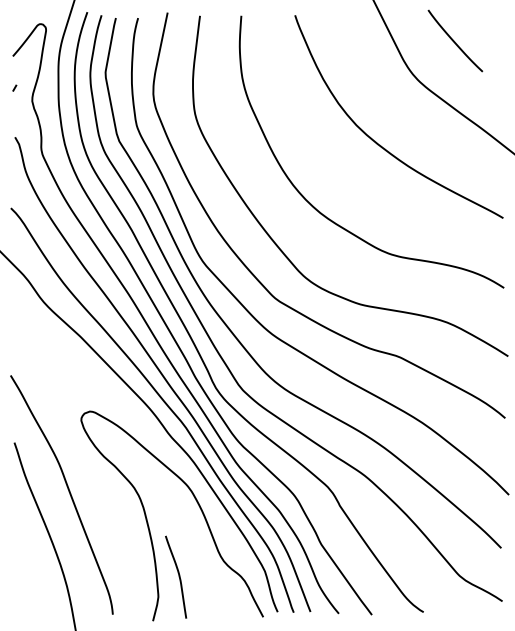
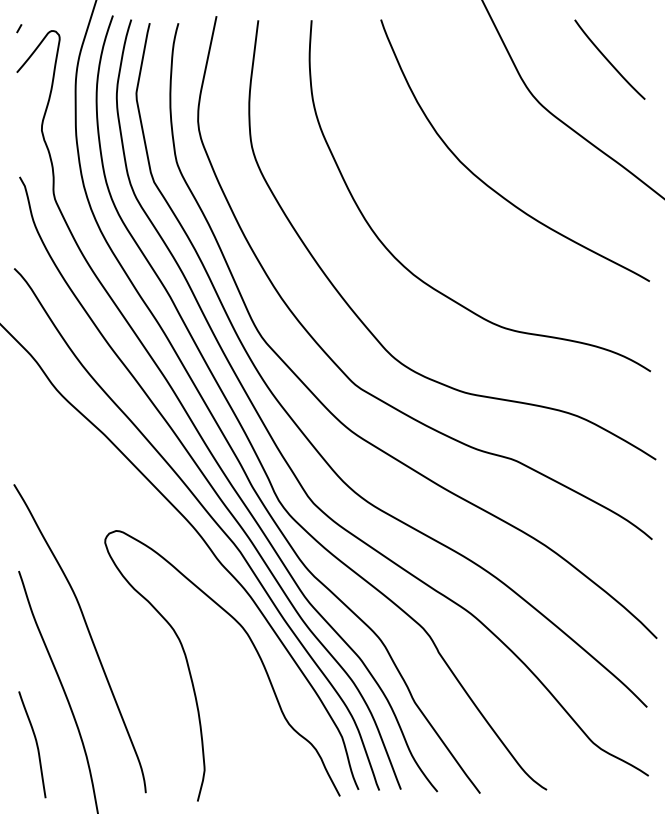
curve: (454, 40) -> (608, 59), moved
line: (14, 88) -> (19, 28), moved
curve: (178, 575) -> (35, 742), moved

